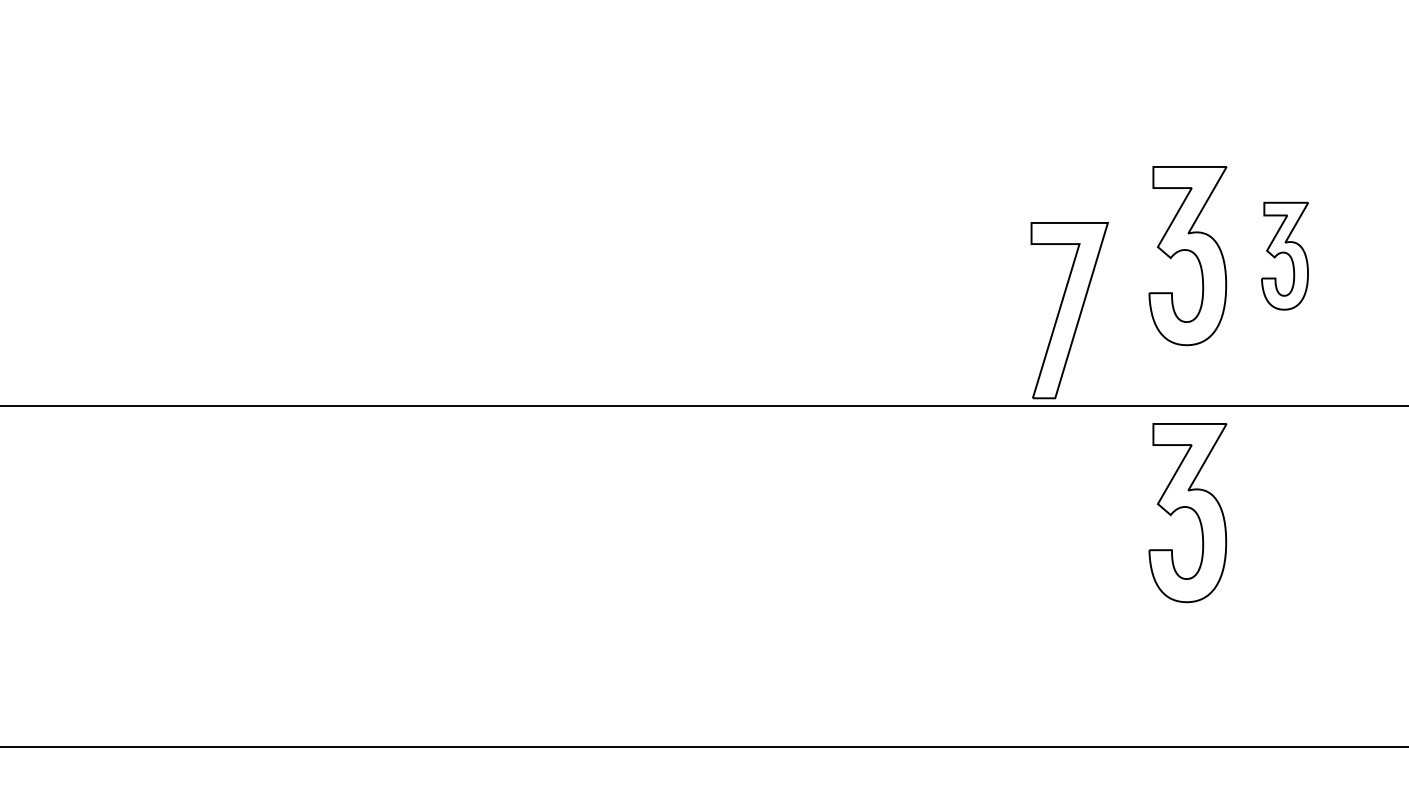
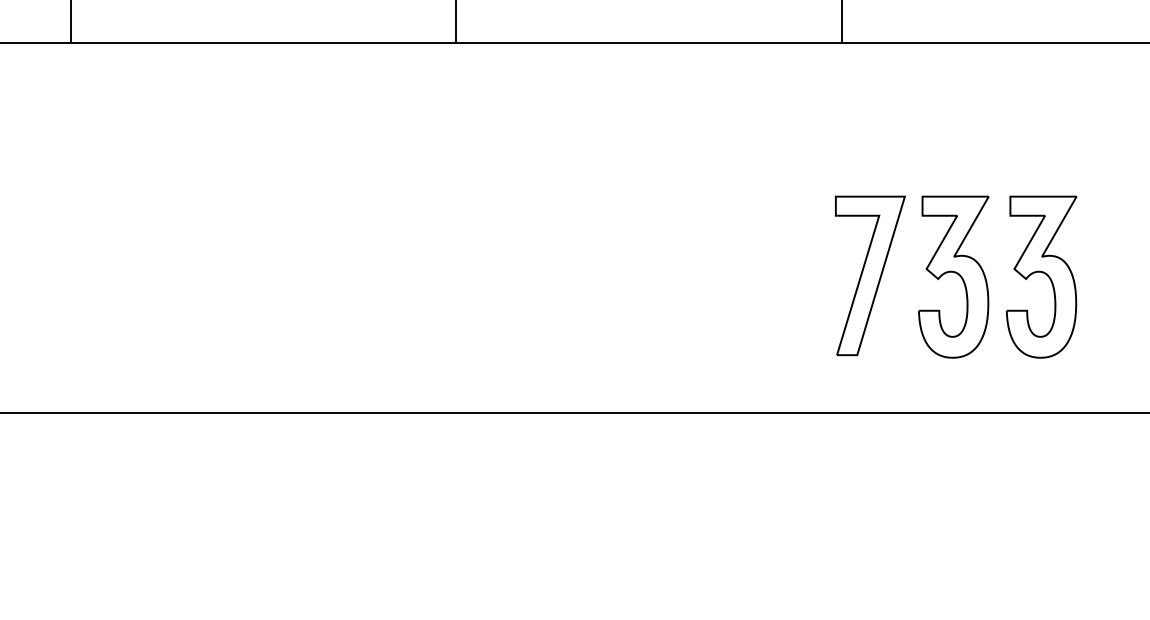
part: (1284, 256) -> (1041, 277), size x1.67
part: (1069, 310) -> (870, 275), moved
part: (1187, 513) -> (953, 509), removed

